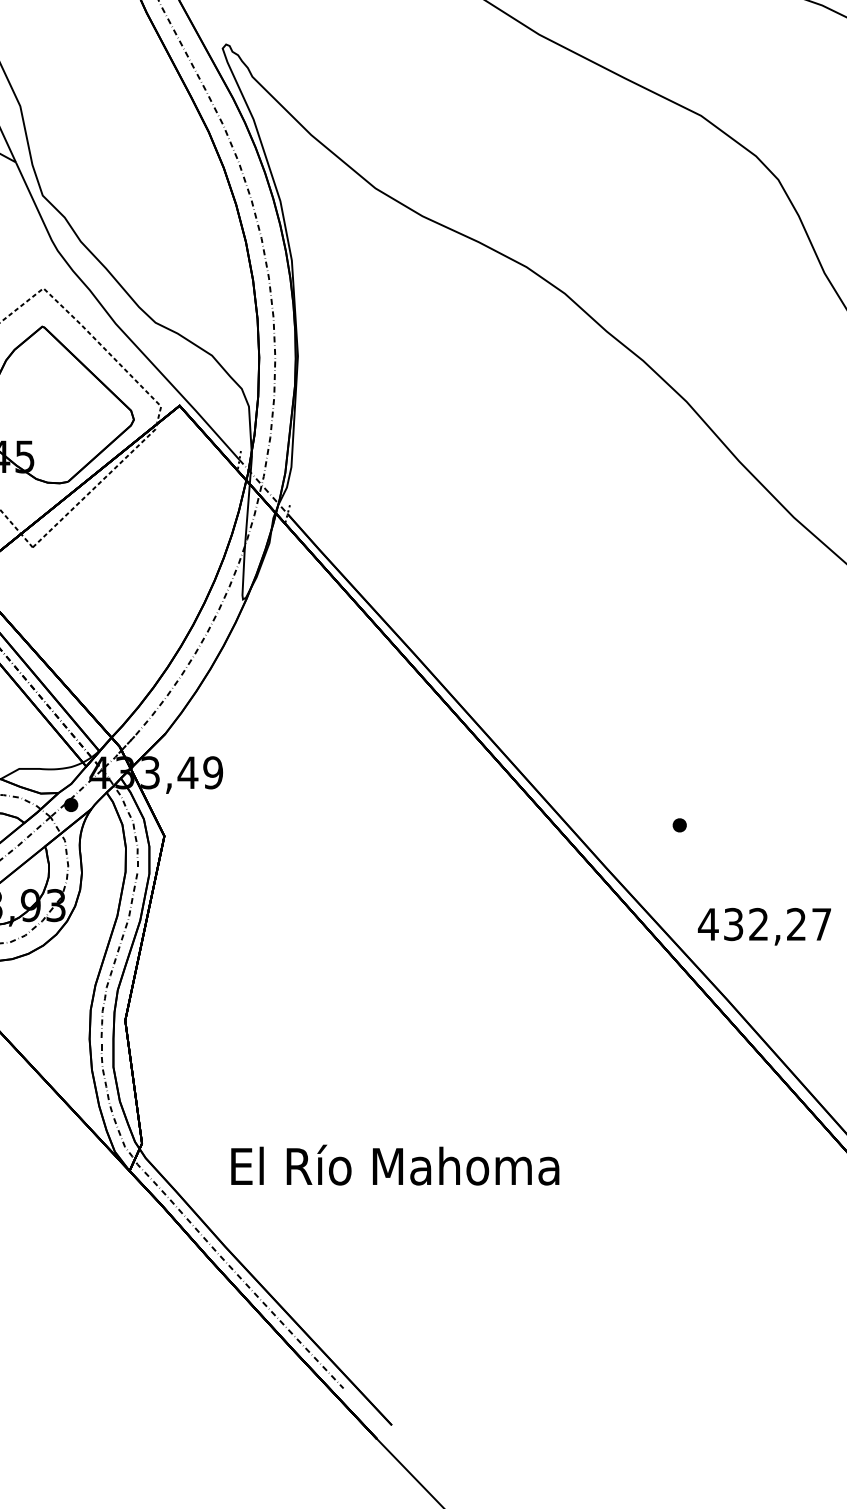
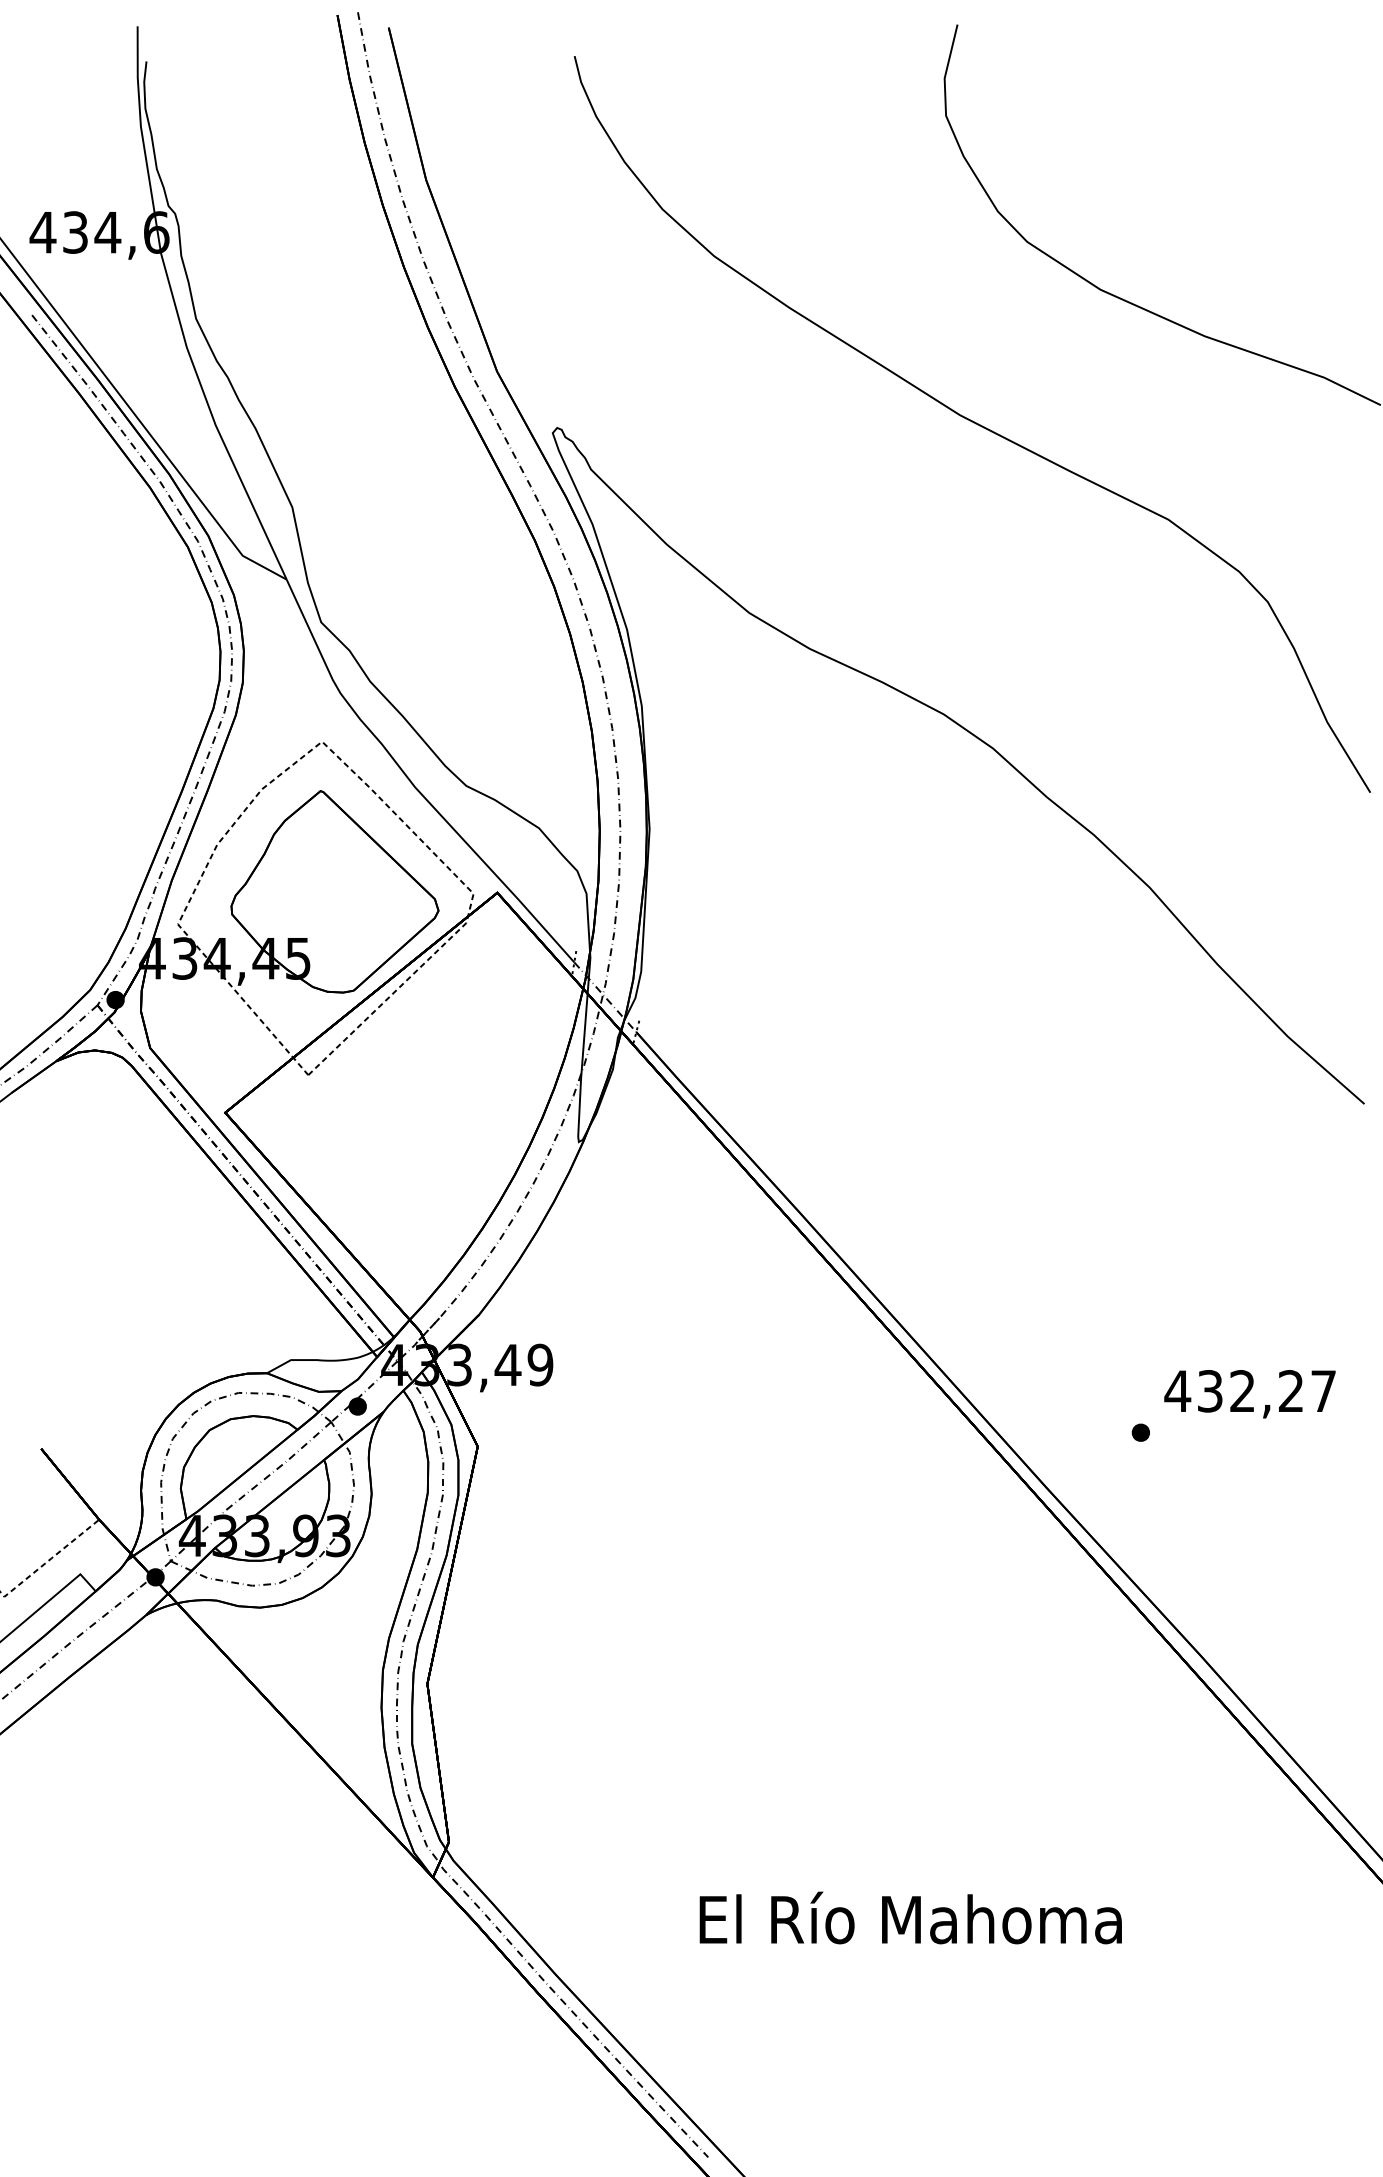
text: (764, 926) -> (1249, 1394), moved
text: (395, 1164) -> (910, 1917), moved

